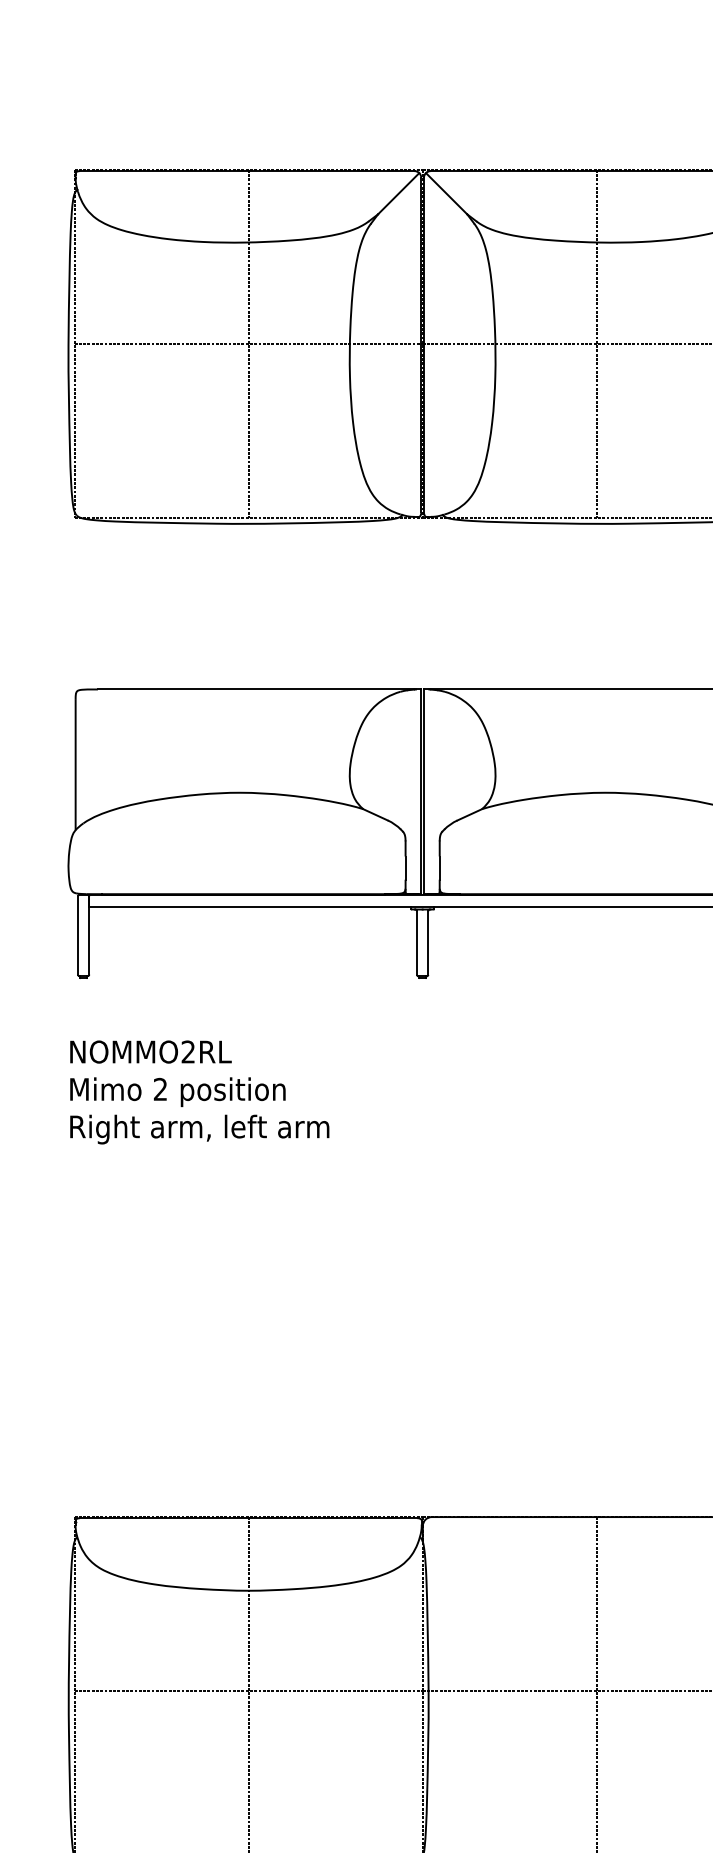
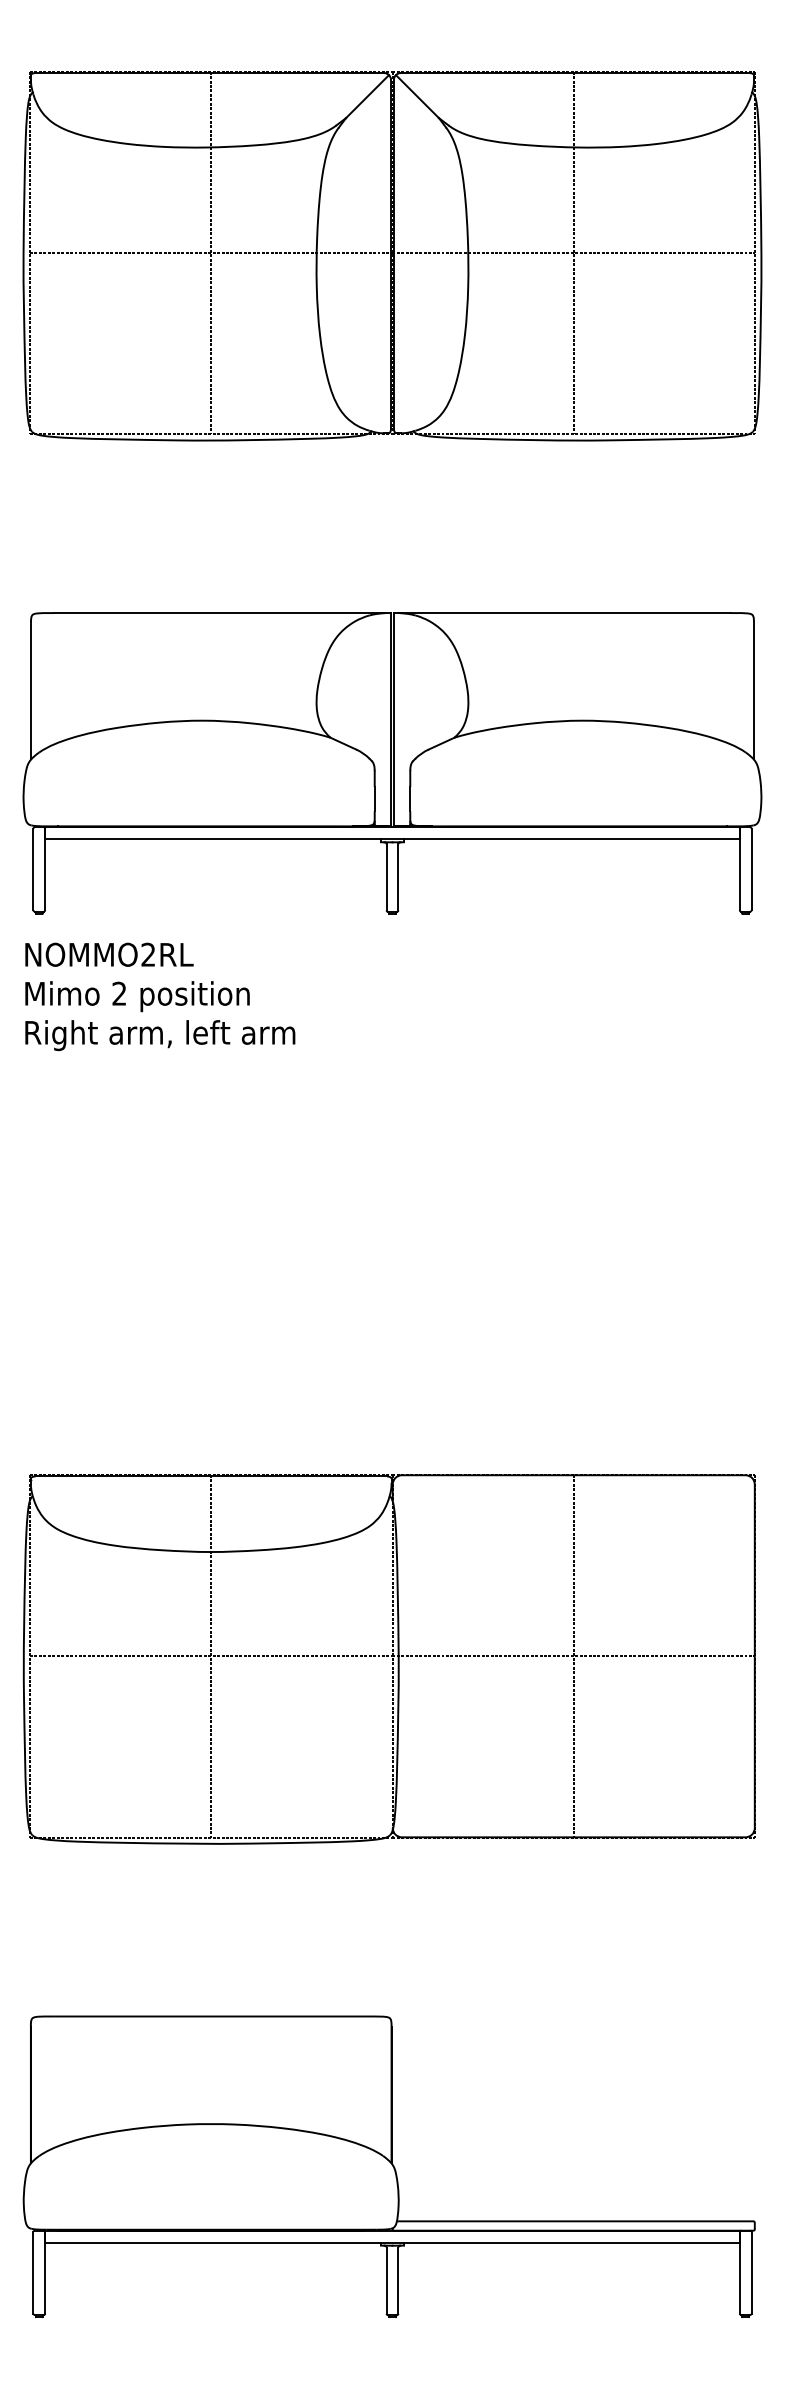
text: (199, 1092) -> (160, 996), moved

